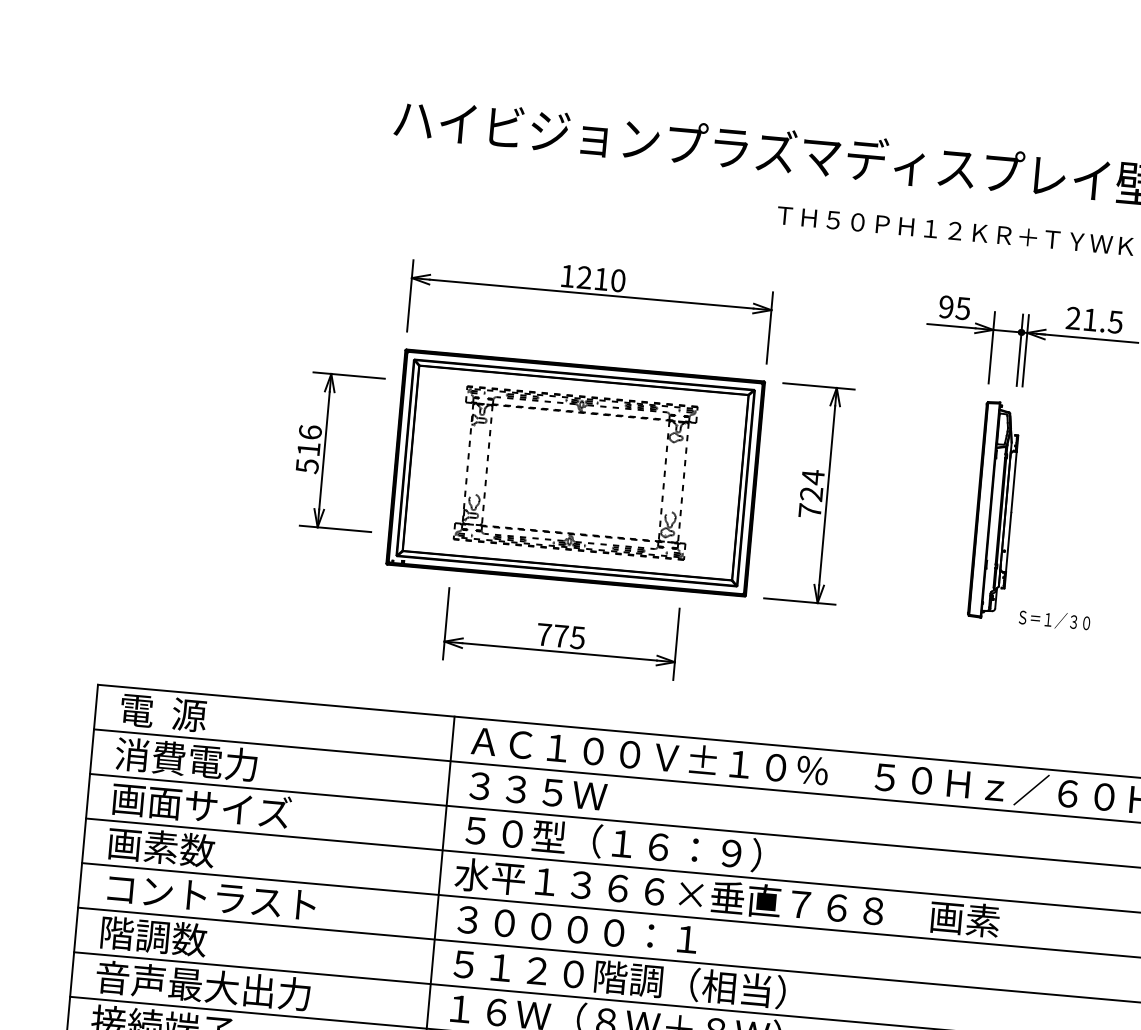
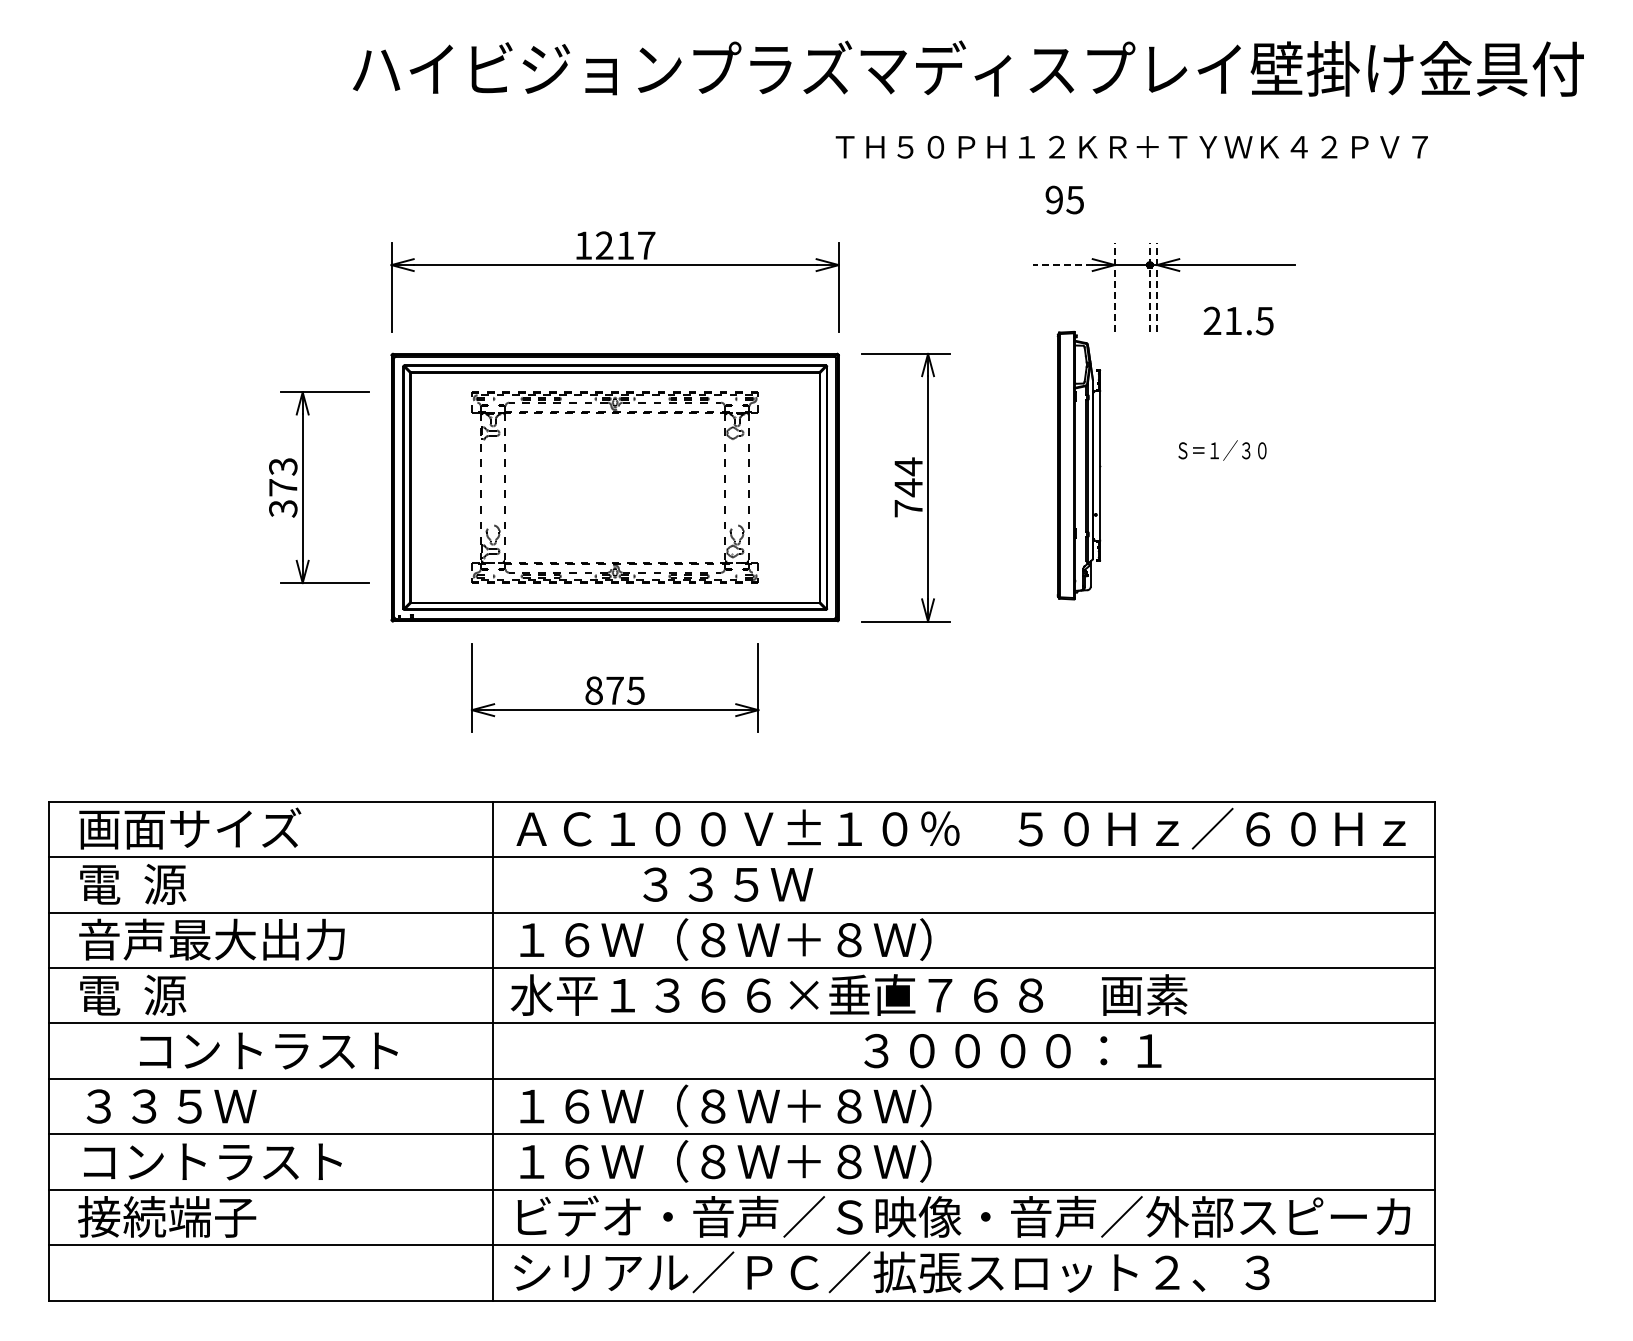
text: (618, 280) -> (646, 245), 1210 -> 1217
text: (954, 307) -> (1064, 199), moved
text: (1094, 319) -> (1238, 320), moved
line: (951, 326) -> (1062, 265), solid -> dashed
line: (991, 347) -> (1114, 286), solid -> dashed
line: (1019, 349) -> (1149, 286), solid -> dashed
line: (1026, 350) -> (1157, 286), solid -> dashed
text: (309, 449) -> (283, 487), 516 -> 373
text: (811, 493) -> (908, 487), 724 -> 744
part: (993, 510) -> (1078, 465), moved
text: (1054, 620) -> (1222, 450), moved
text: (543, 634) -> (593, 690), 775 -> 875
text: (209, 716) -> (190, 828), 電  源 -> 画面サイズ
text: (185, 758) -> (165, 883), 消費電力 -> 電  源
text: (538, 791) -> (728, 884), moved
text: (218, 807) -> (211, 939), 画面サイズ -> 音声最大出力
text: (631, 844) -> (725, 939), ５０型（１６：９） -> １６Ｗ（８Ｗ＋８Ｗ）
text: (161, 846) -> (145, 994), 画素数 -> 電  源
text: (211, 896) -> (268, 1050), moved
text: (577, 930) -> (1012, 1051), moved
text: (172, 937) -> (168, 1105), 階調数 -> ３３５Ｗ
text: (613, 977) -> (717, 1105), ５１２０階調（相当） -> １６Ｗ（８Ｗ＋８Ｗ）
text: (202, 985) -> (211, 1161), 音声最大出力 -> コントラスト

